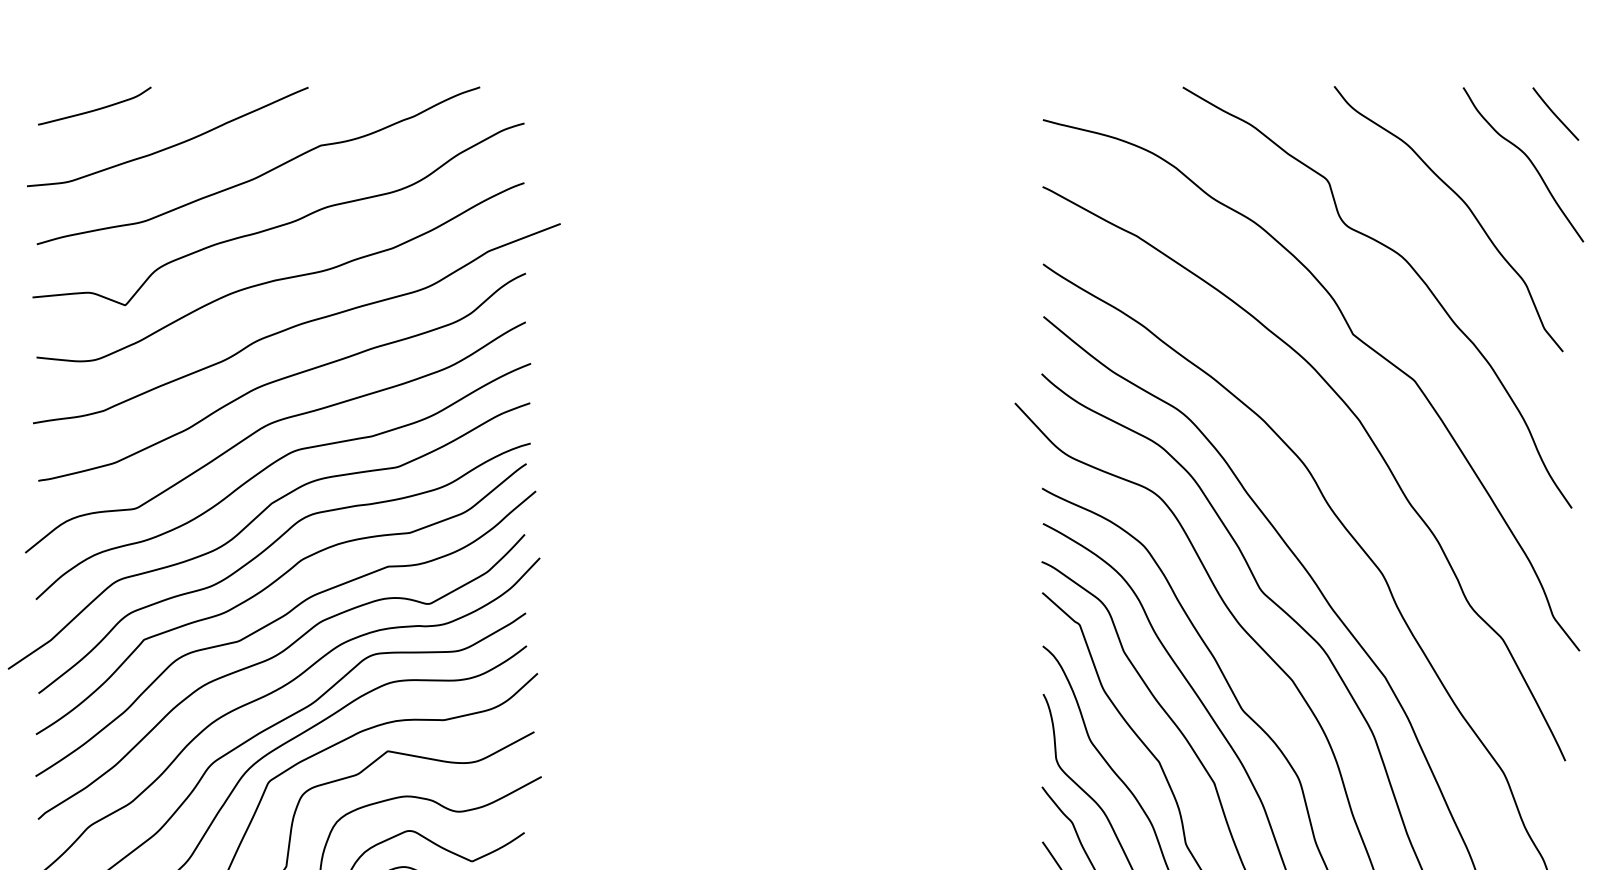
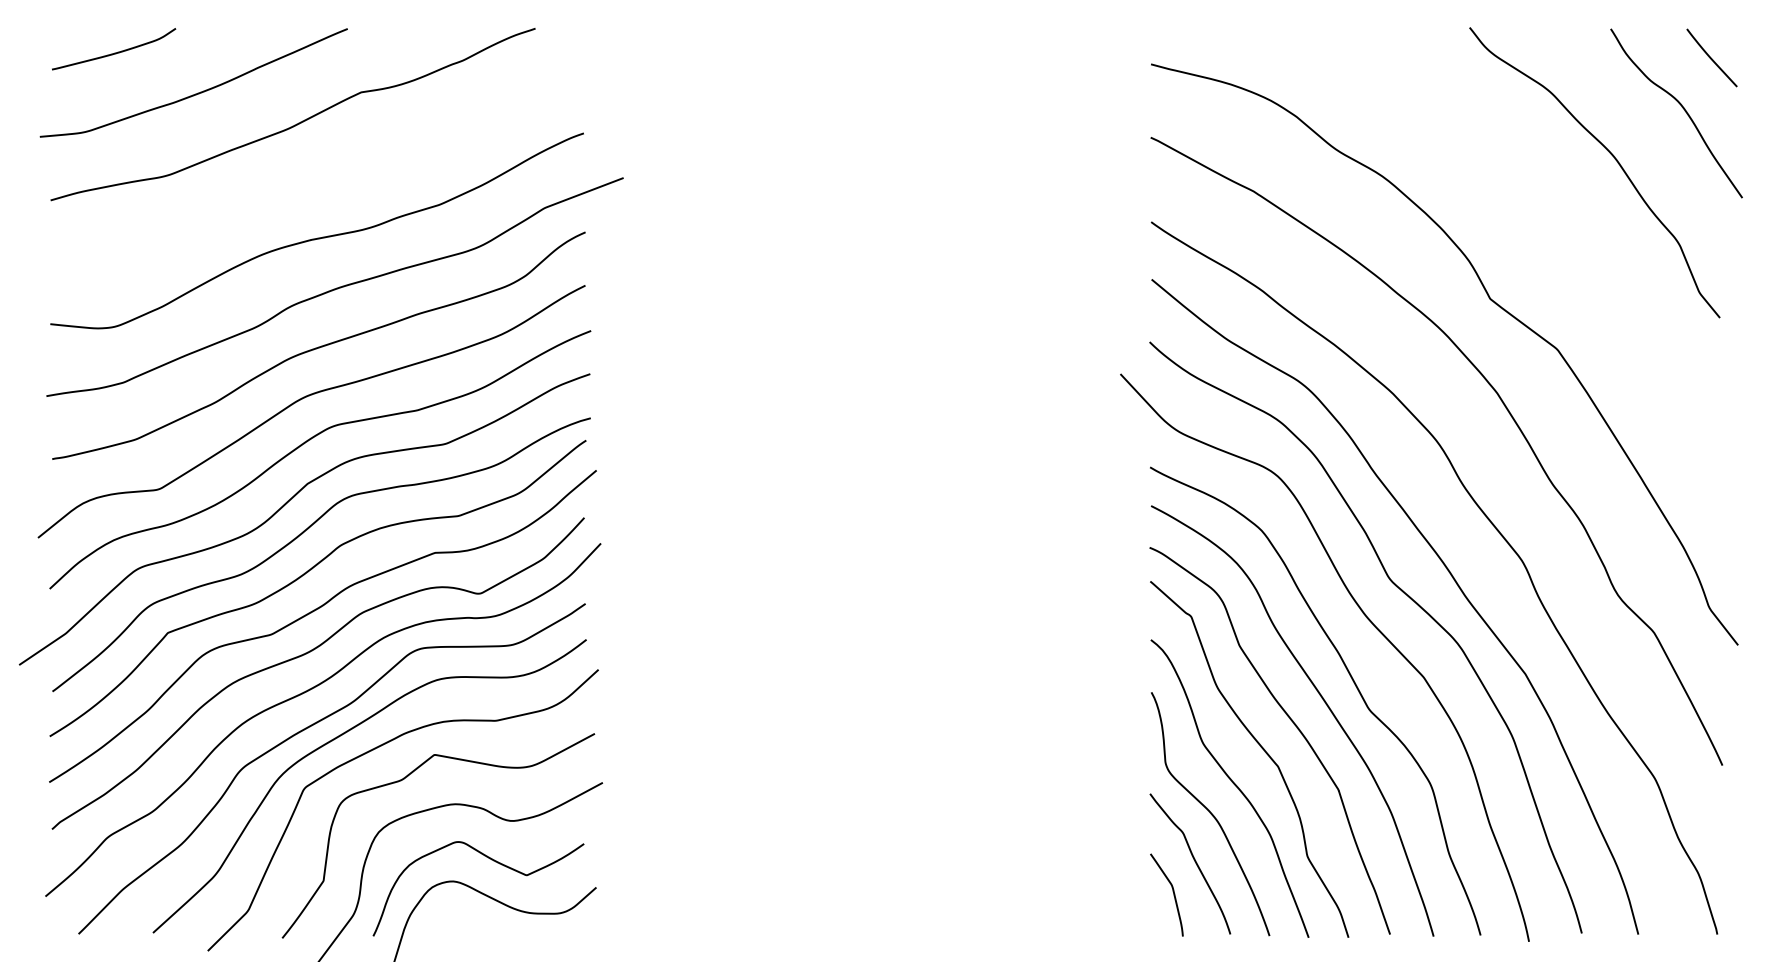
curve: (281, 224) -> (318, 178), removed
curve: (1412, 270) -> (1555, 228), removed

